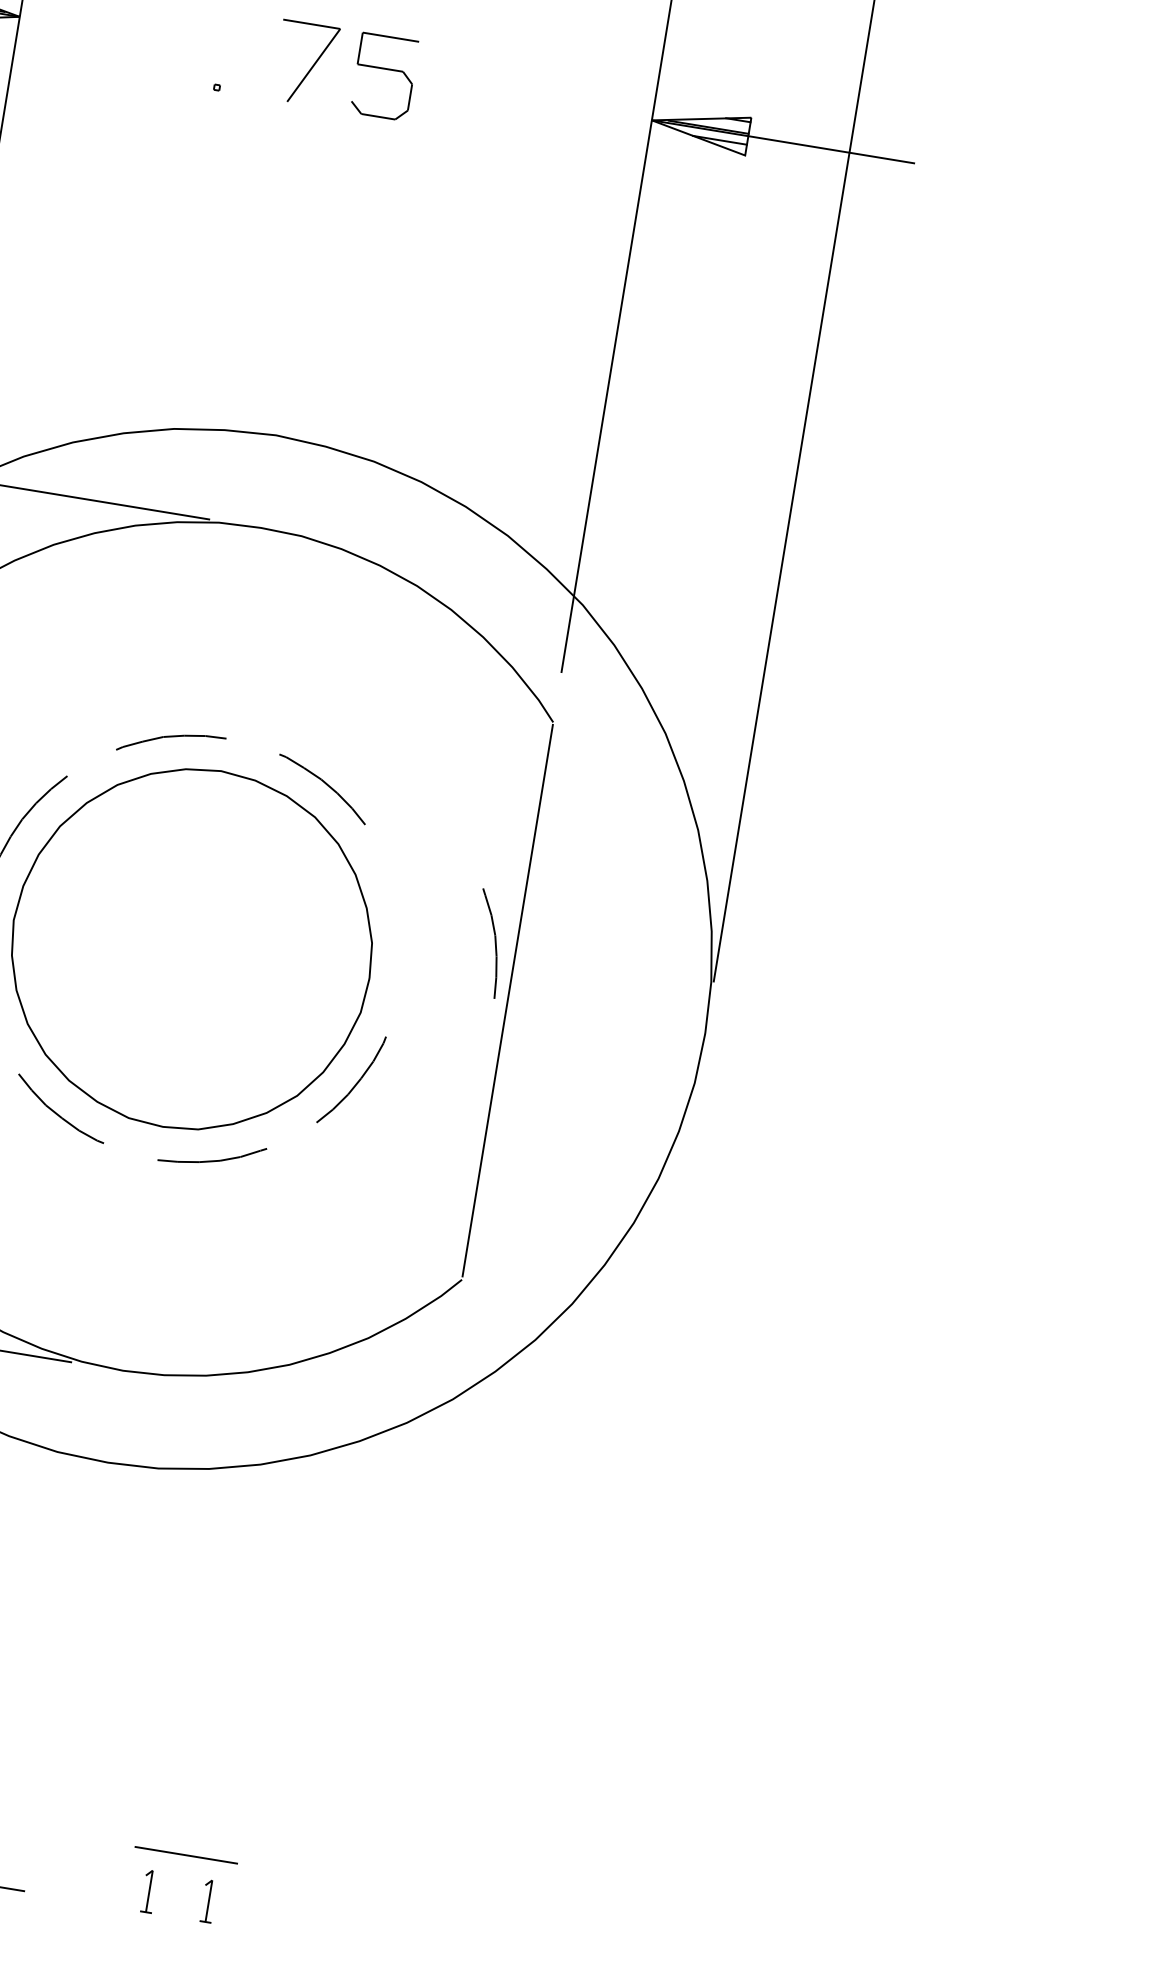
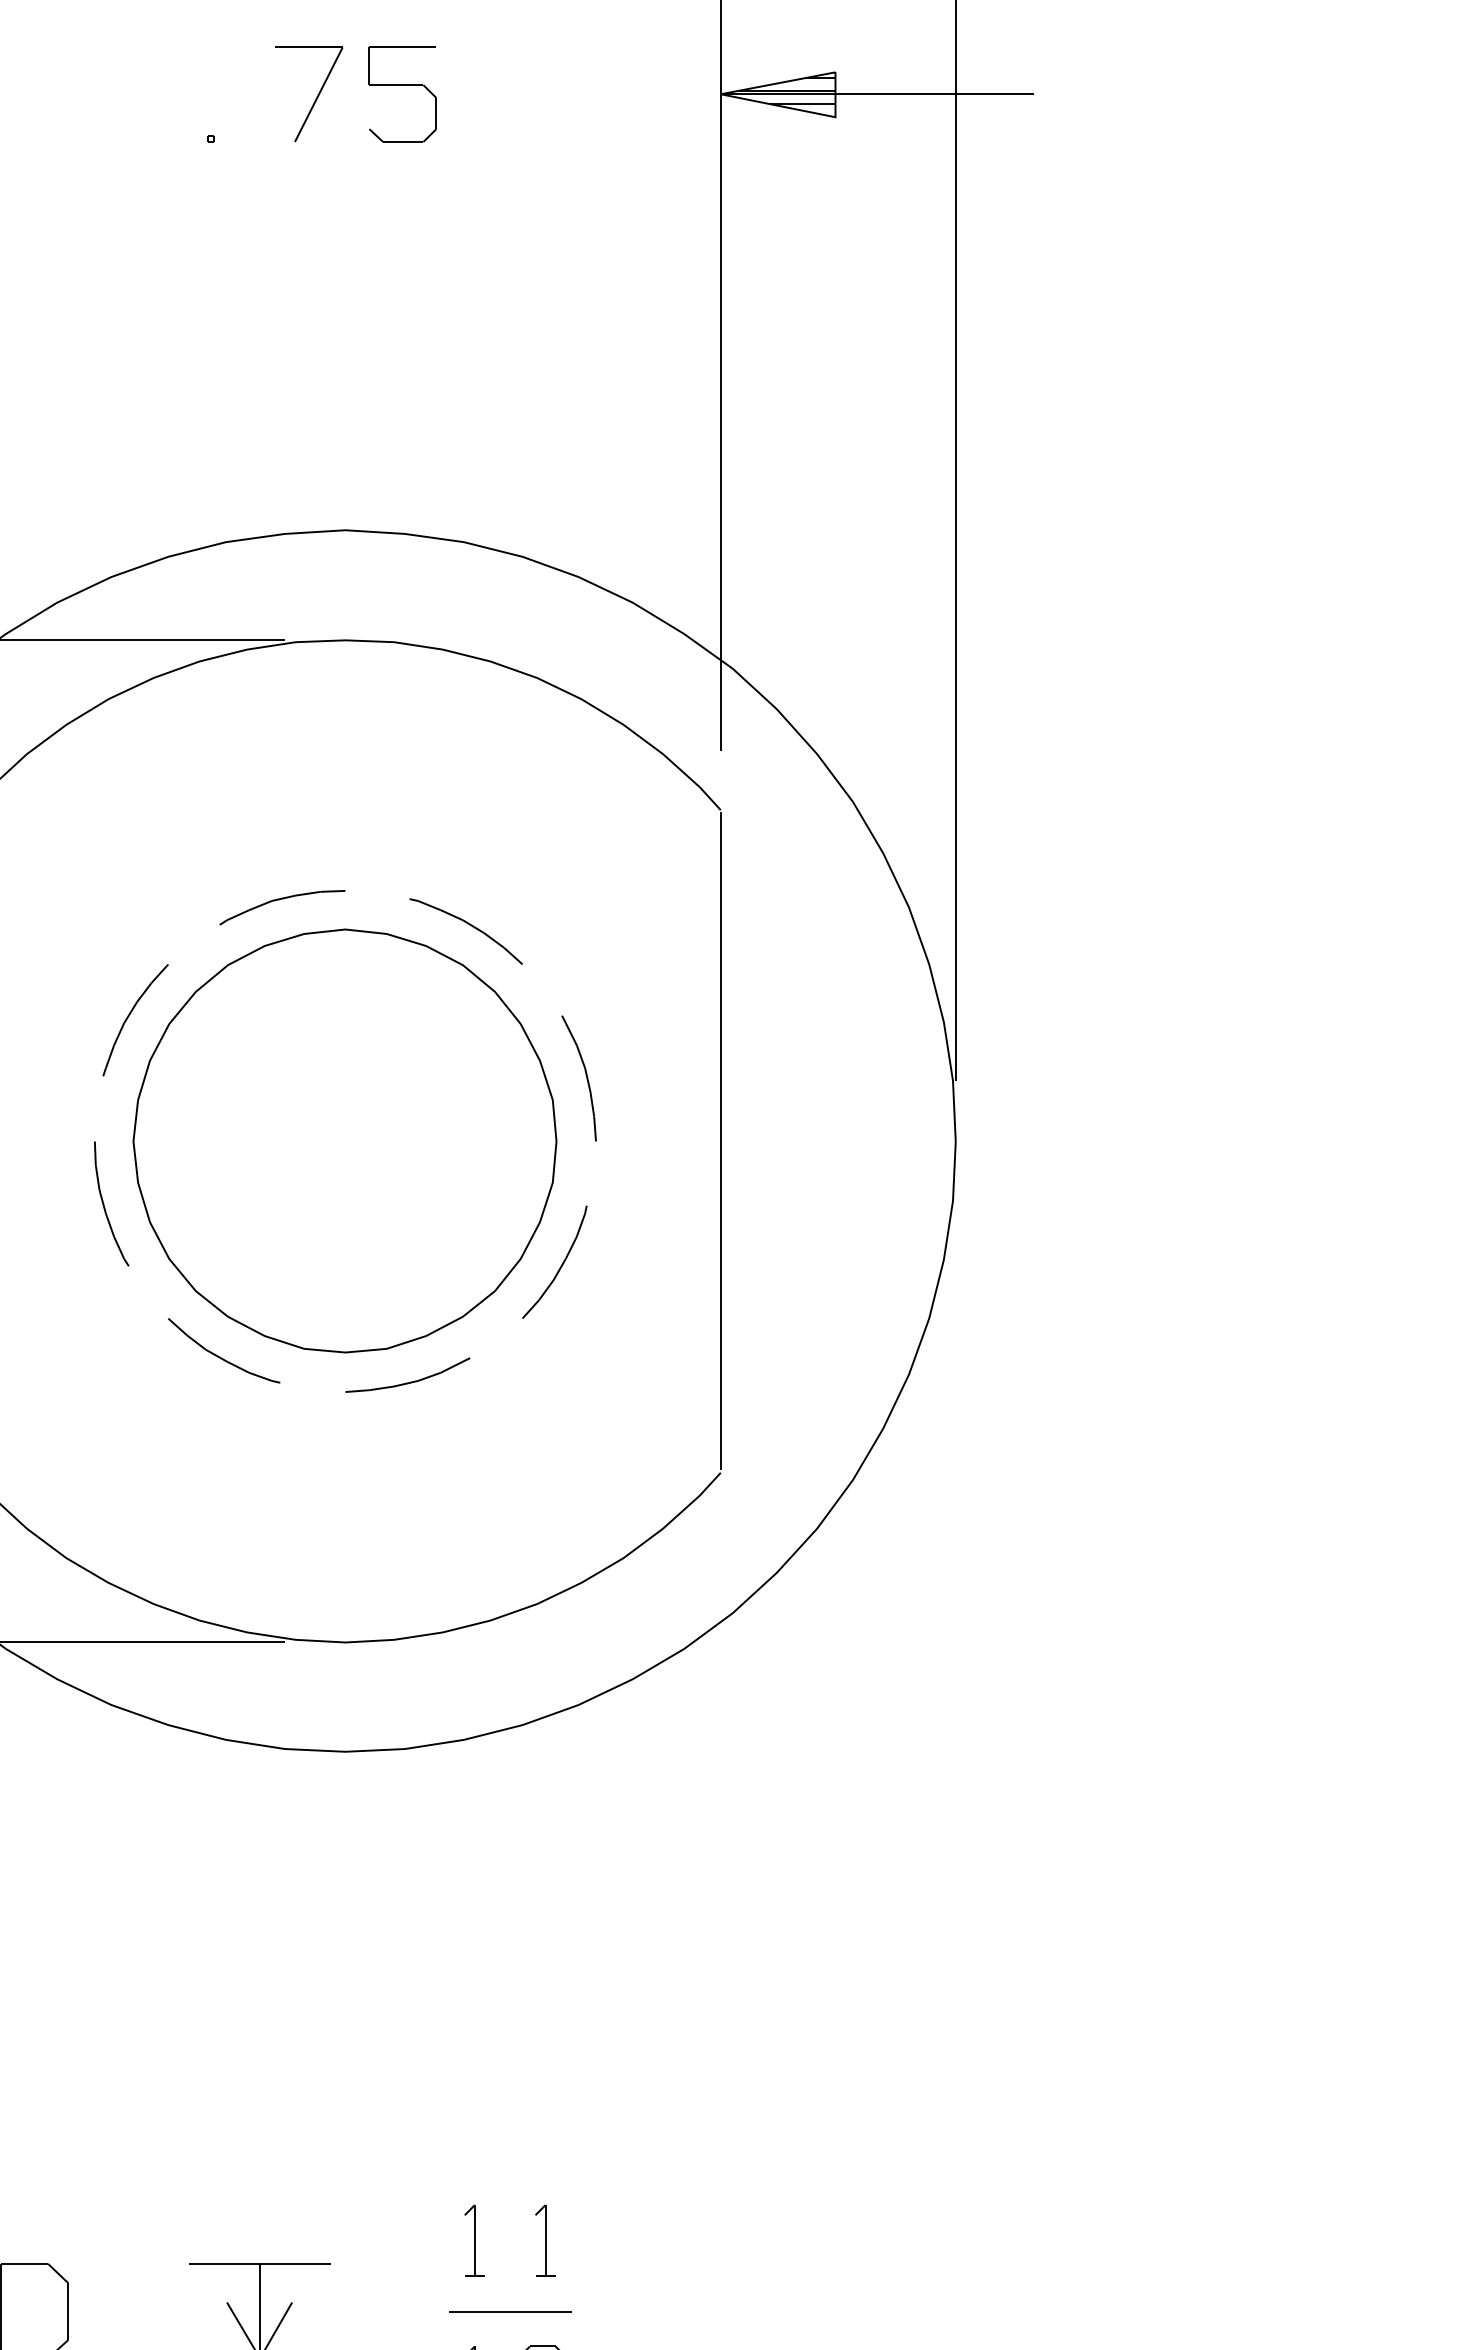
part: (494, 941) -> (585, 1075), moved
line: (186, 1855) -> (510, 2311), moved
part: (149, 1891) -> (474, 2240), size x1.43
part: (208, 1901) -> (545, 2240), size x1.43

